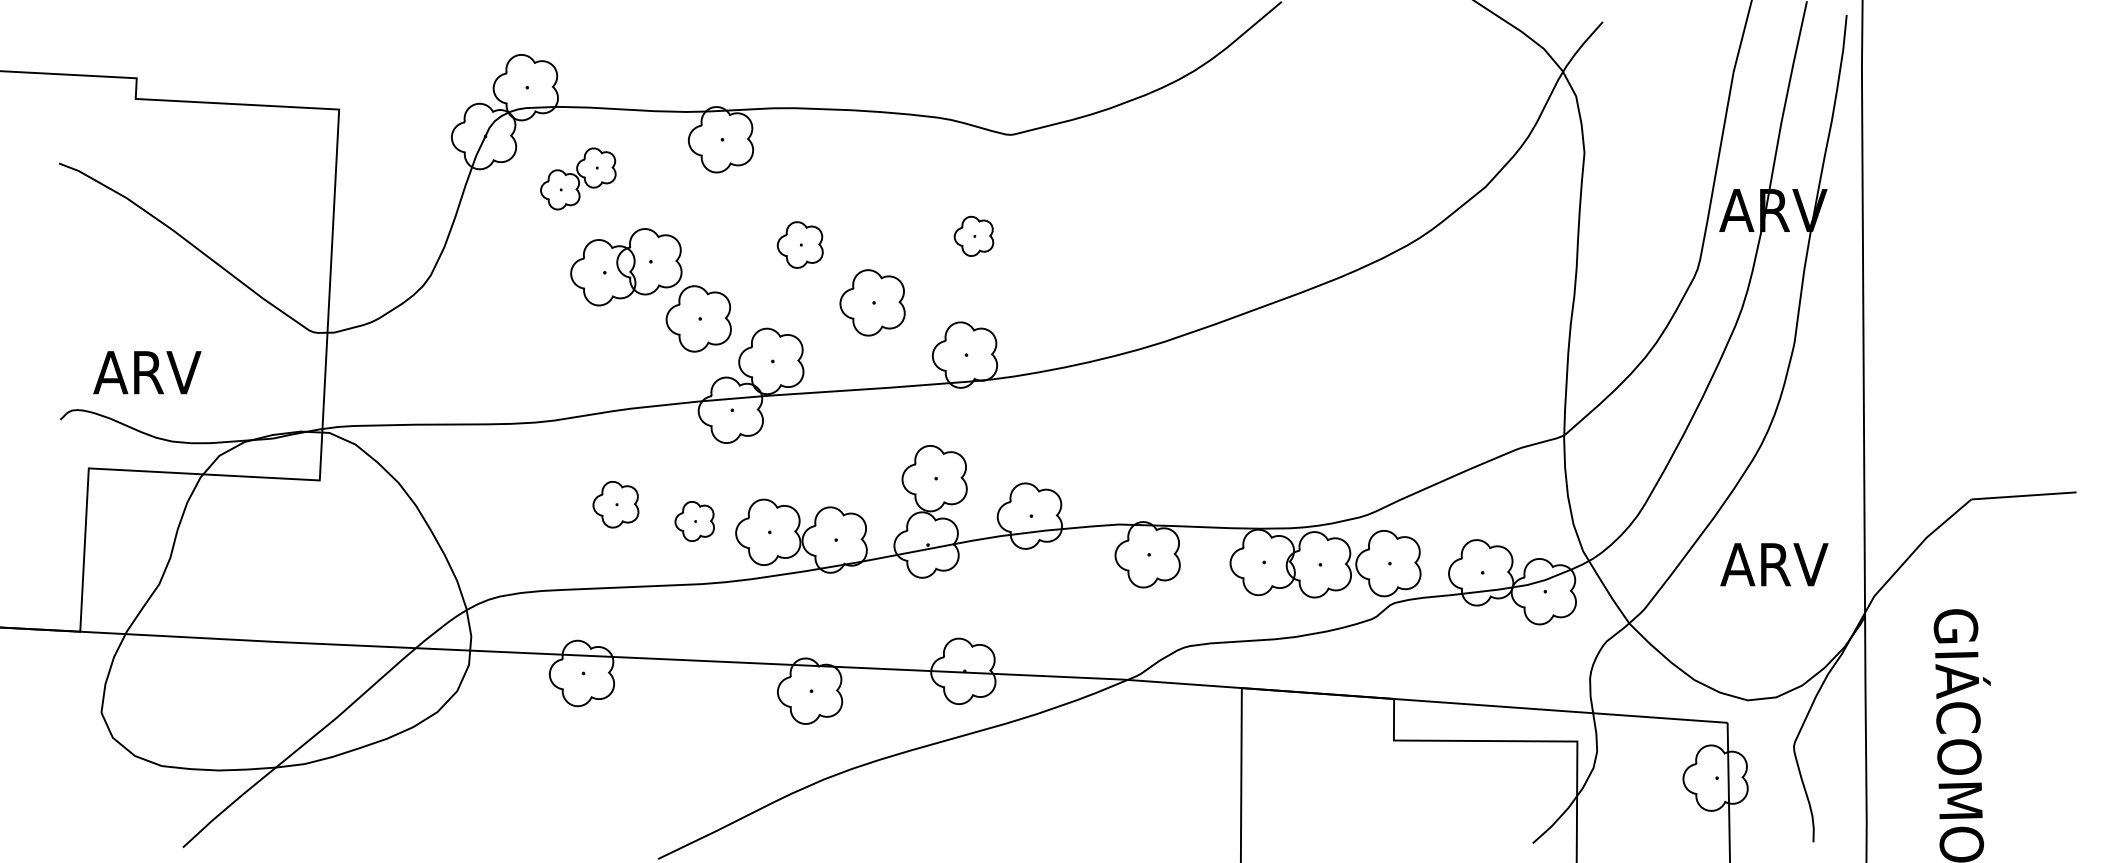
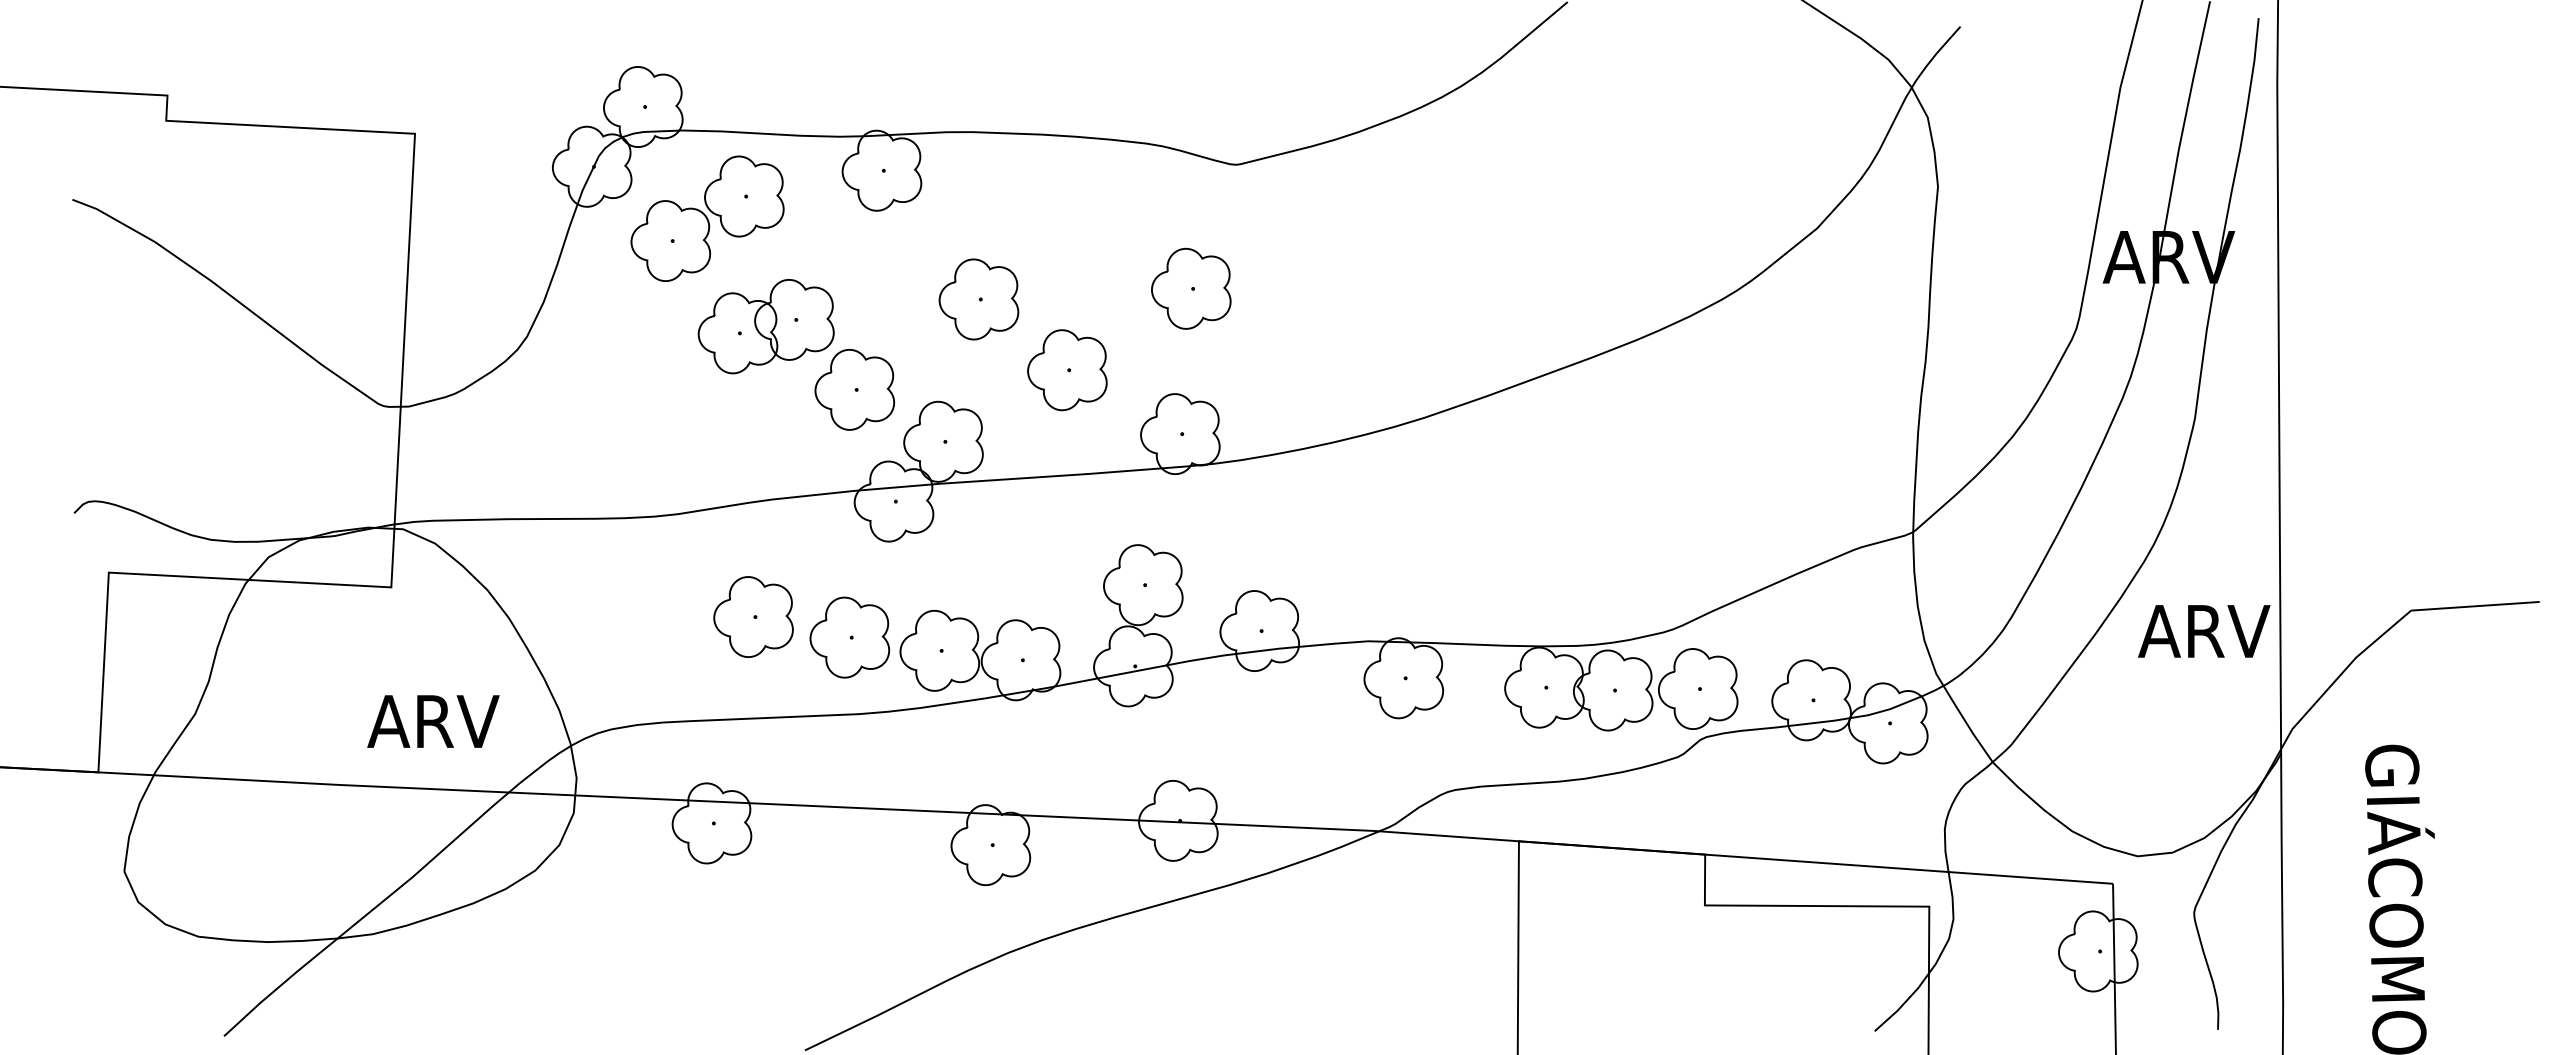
part: (578, 178) -> (707, 218), size x1.67
part: (974, 236) -> (1191, 288), size x1.67
part: (799, 245) -> (978, 299), size x1.43
text: (147, 372) -> (433, 721), moved
part: (615, 504) -> (753, 616), size x1.43
part: (694, 521) -> (849, 637), size x1.67
text: (1774, 564) -> (2204, 631), moved

